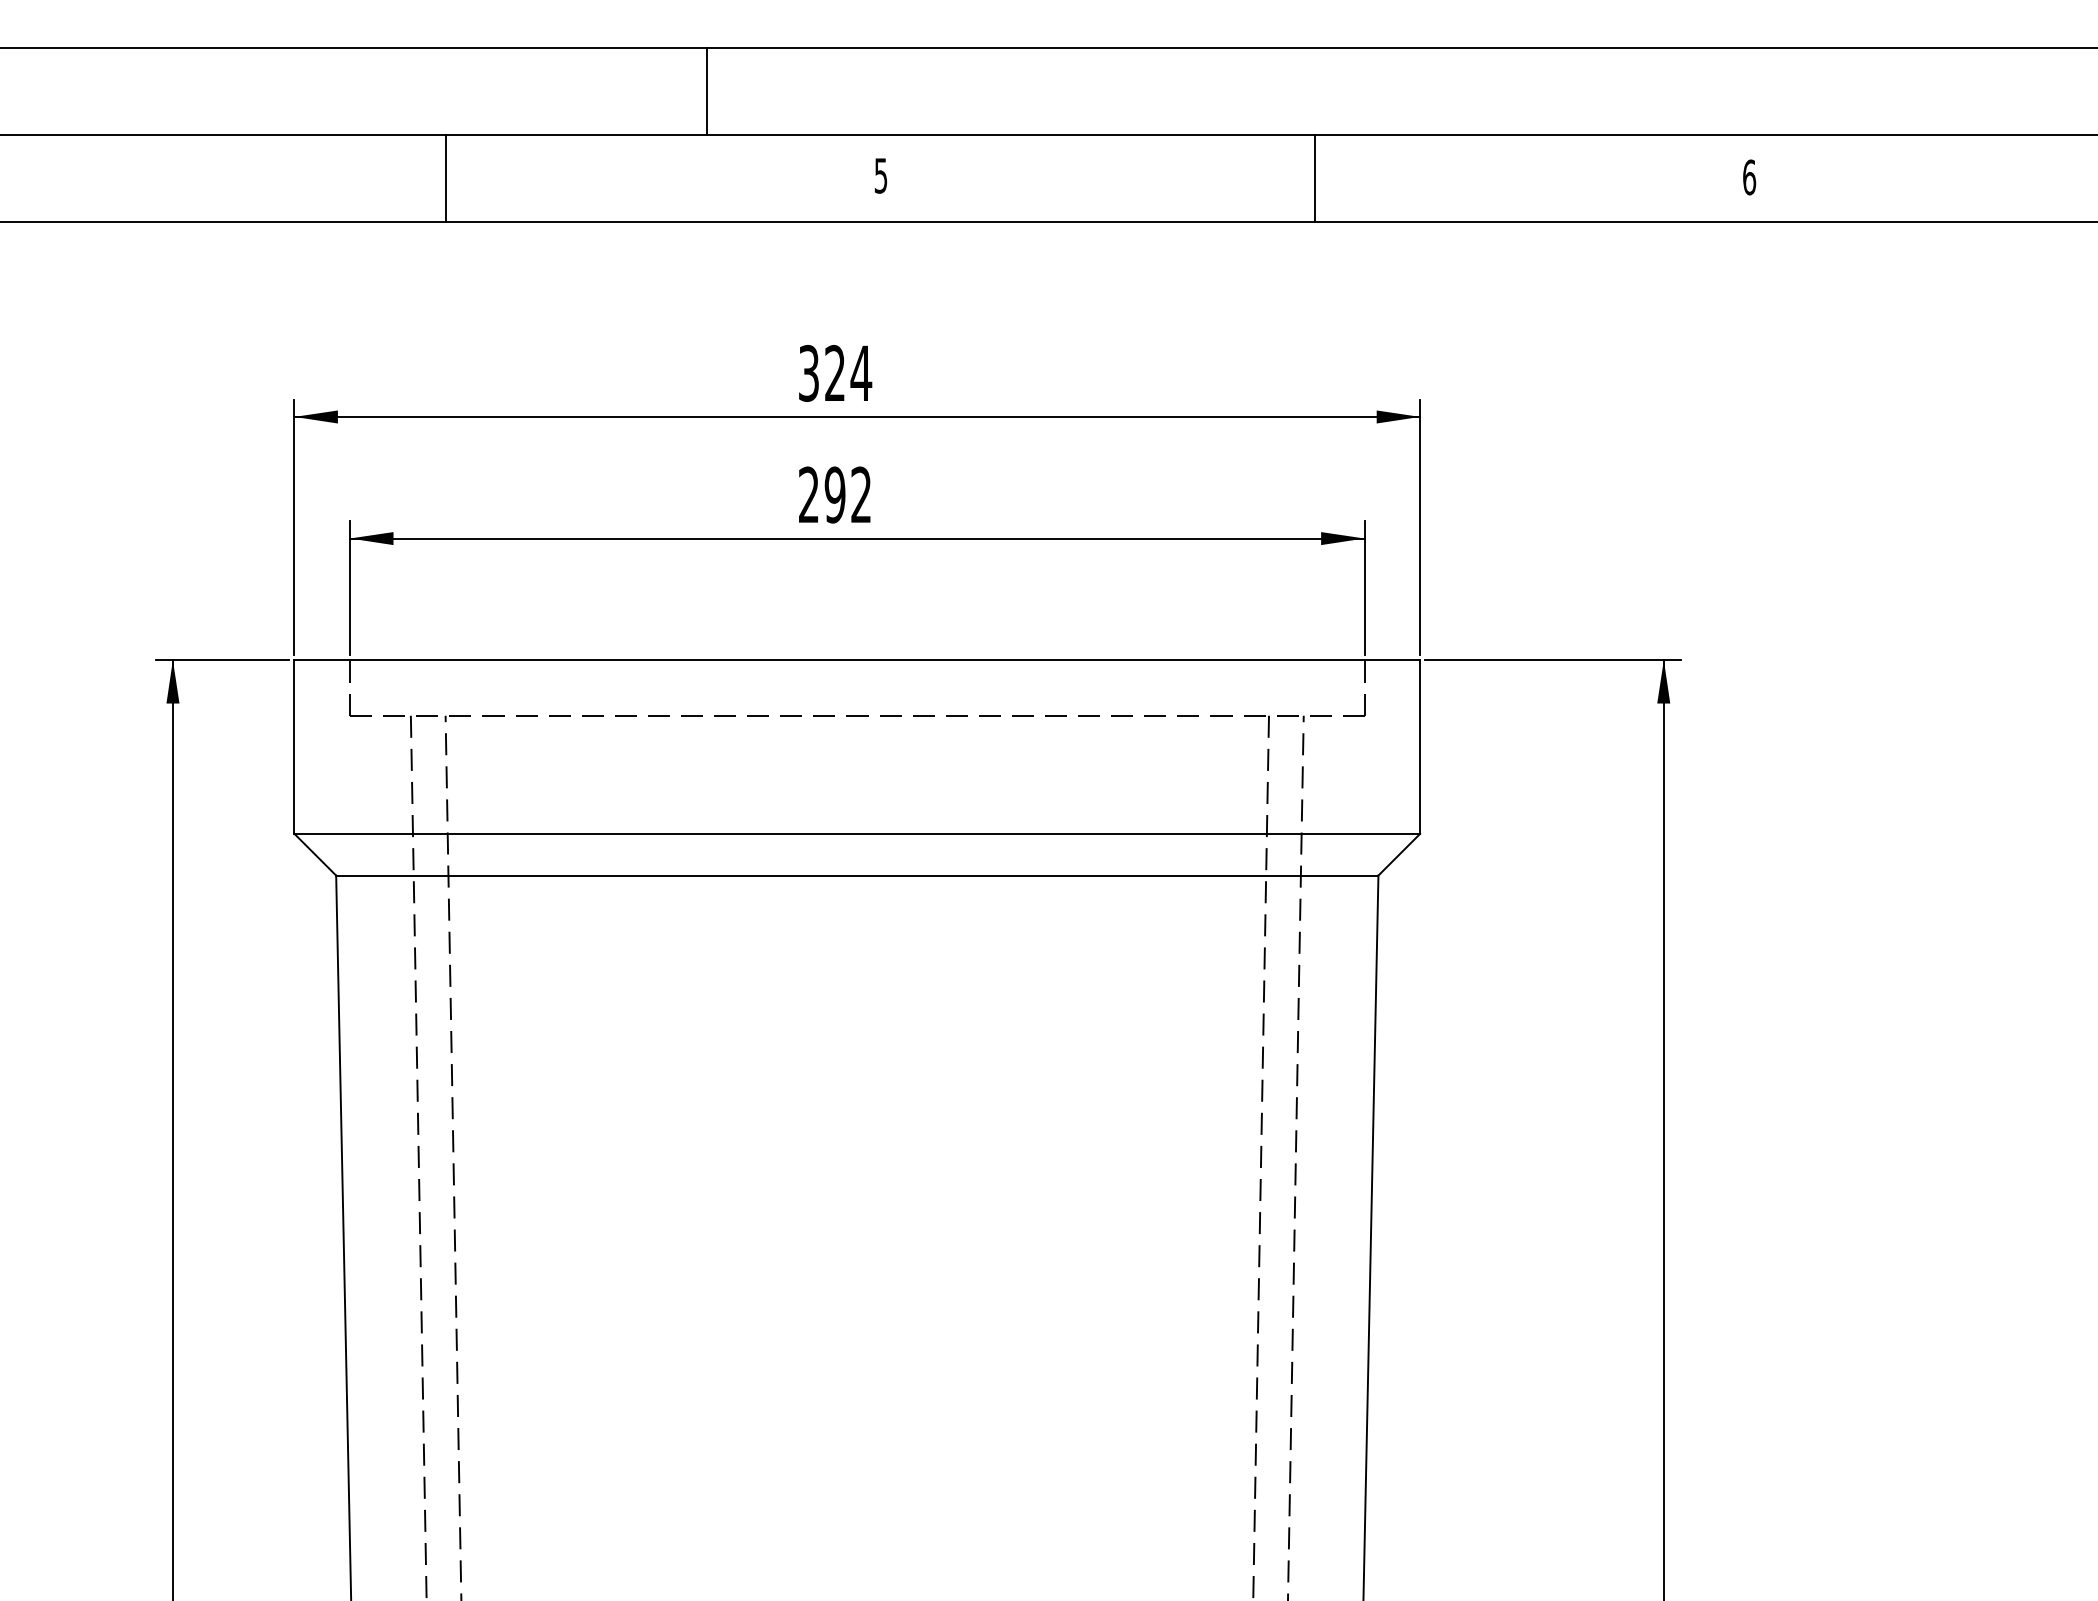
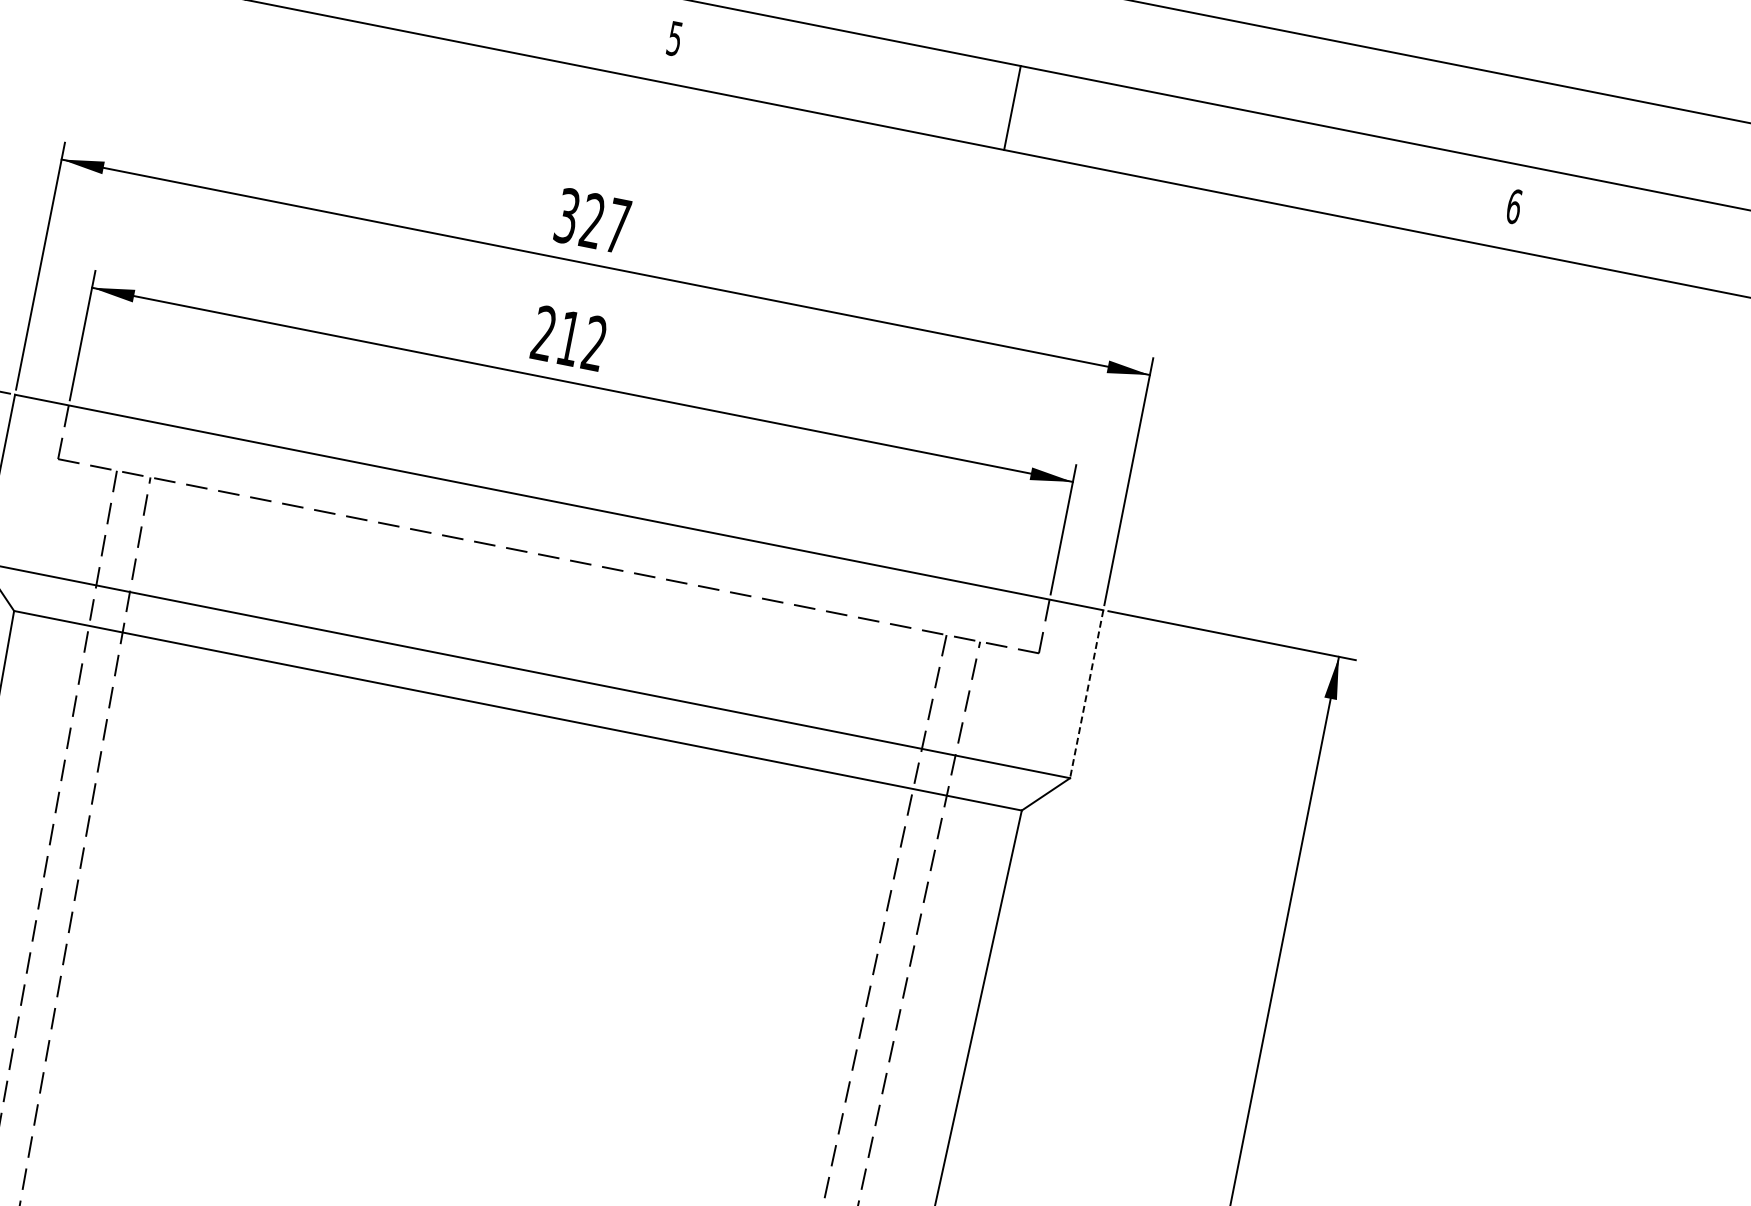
line: (1314, 177) -> (1012, 107), moved
text: (861, 372) -> (618, 225), 324 -> 327
text: (834, 494) -> (568, 337), 292 -> 212
line: (1420, 747) -> (1087, 694), solid -> dashed

